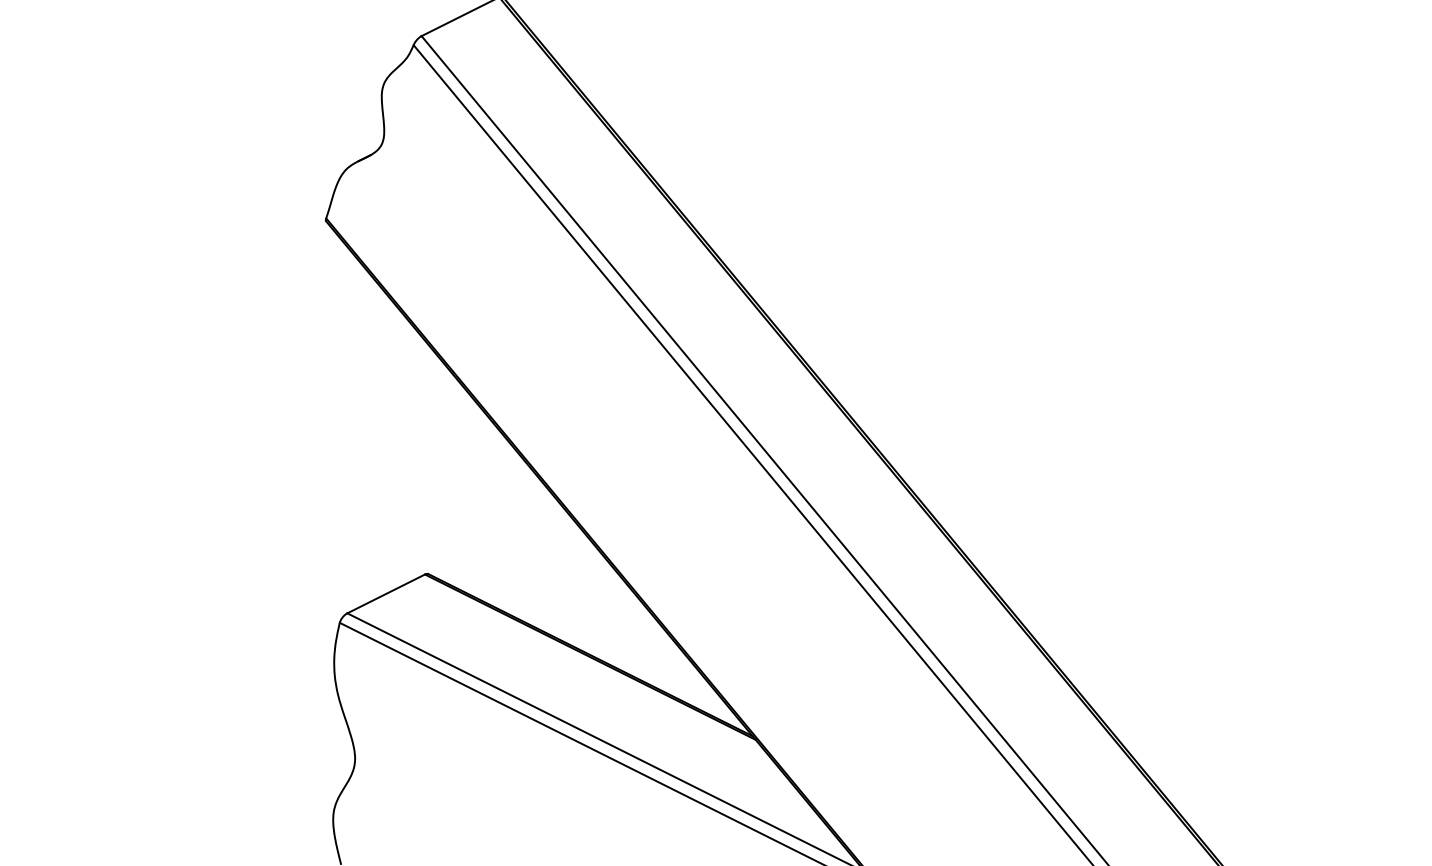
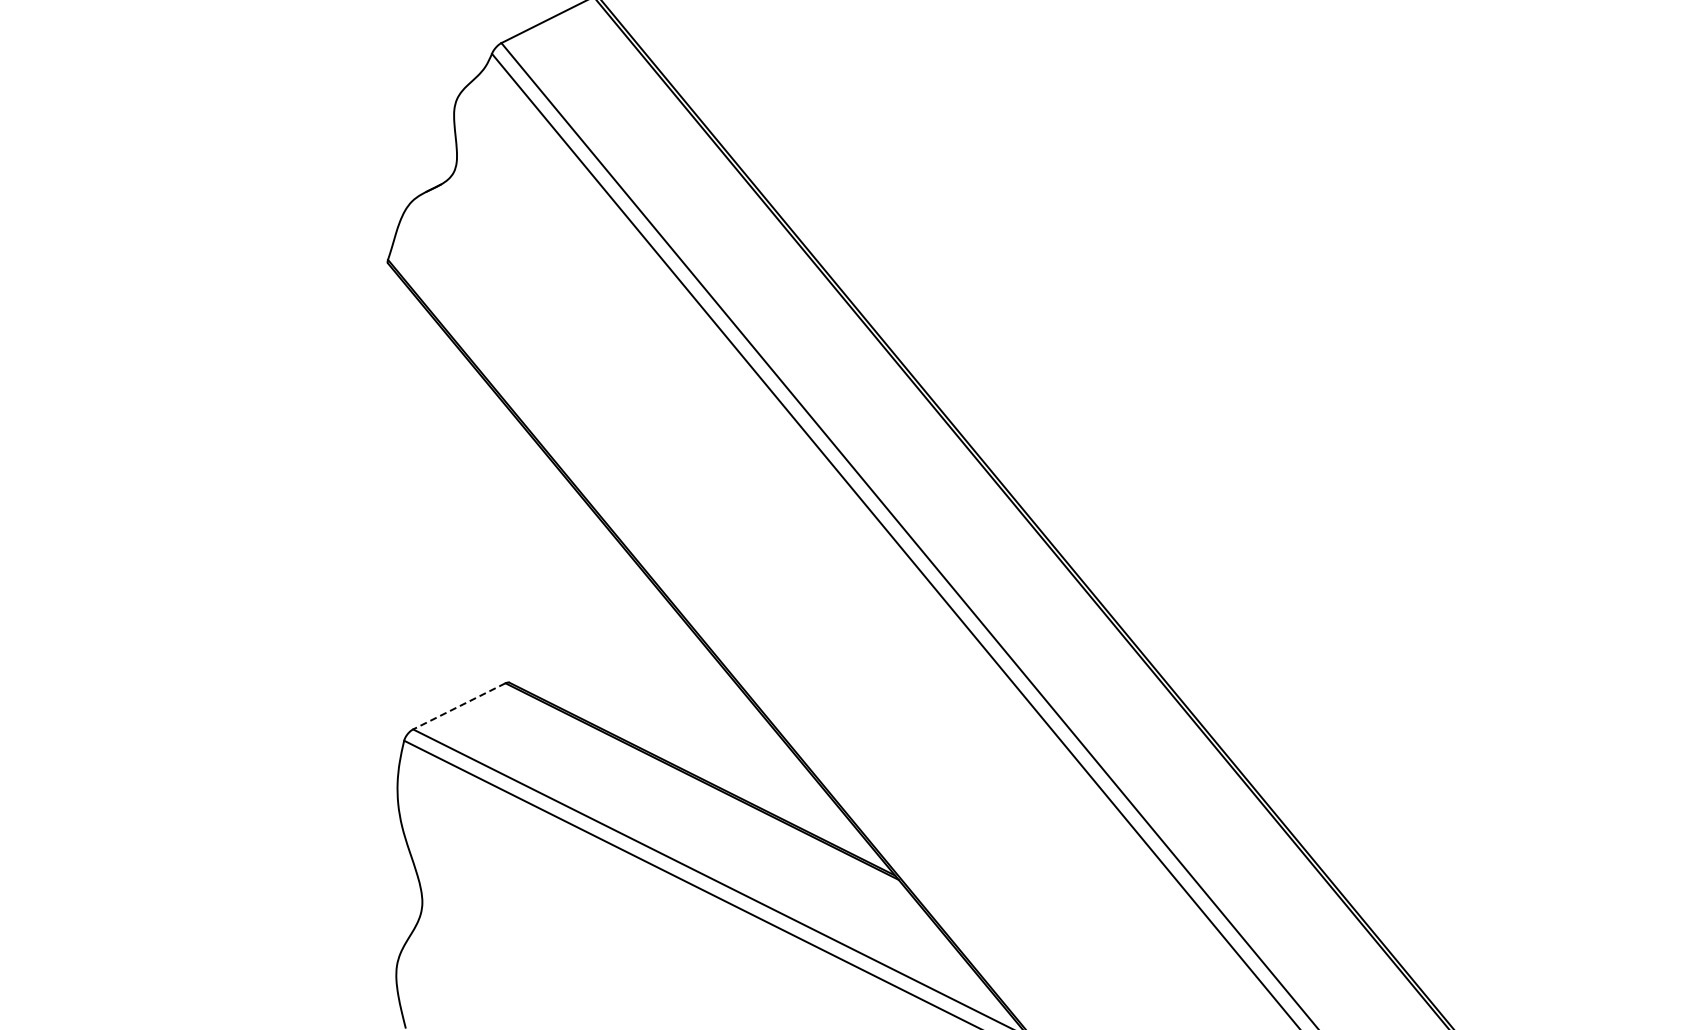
line: (386, 594) -> (459, 706), solid -> dashed

